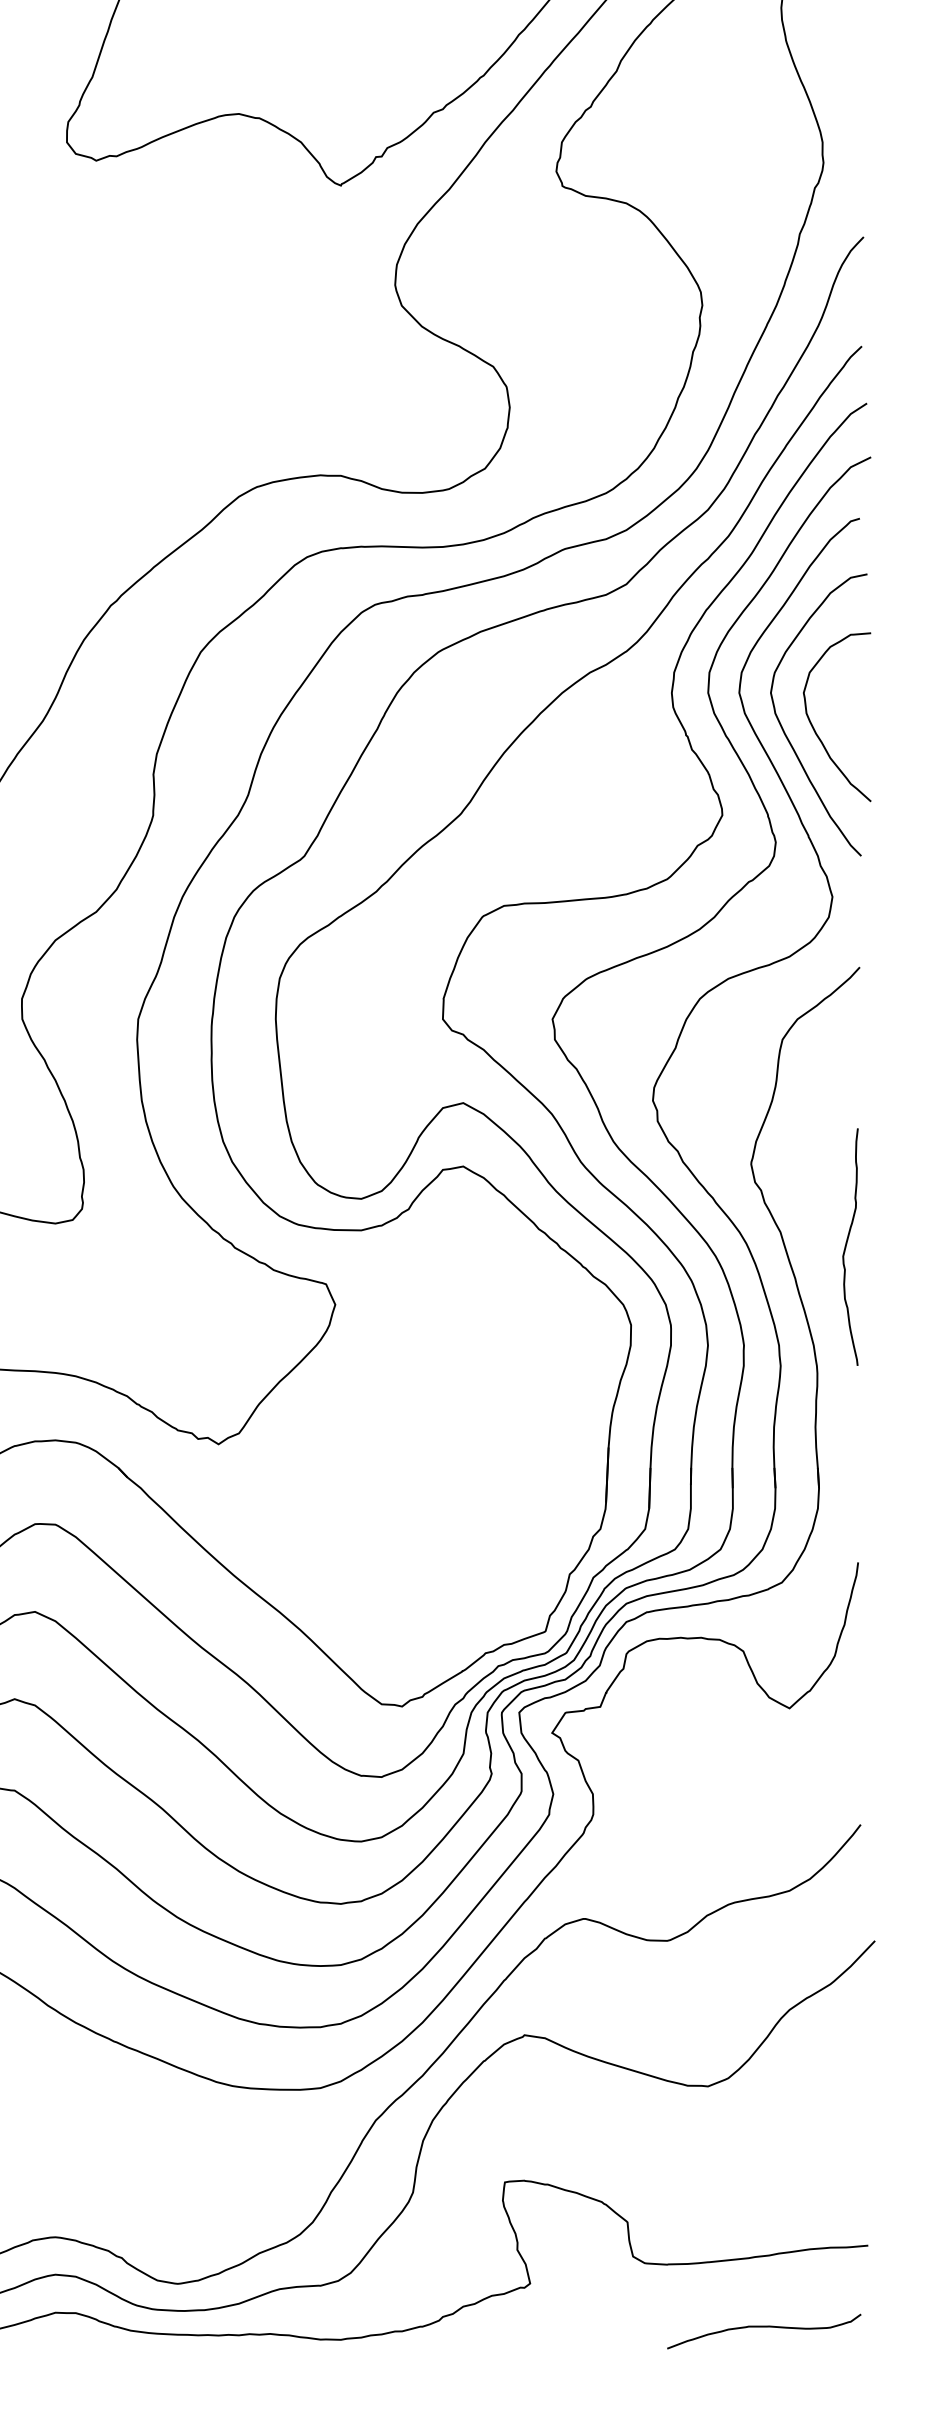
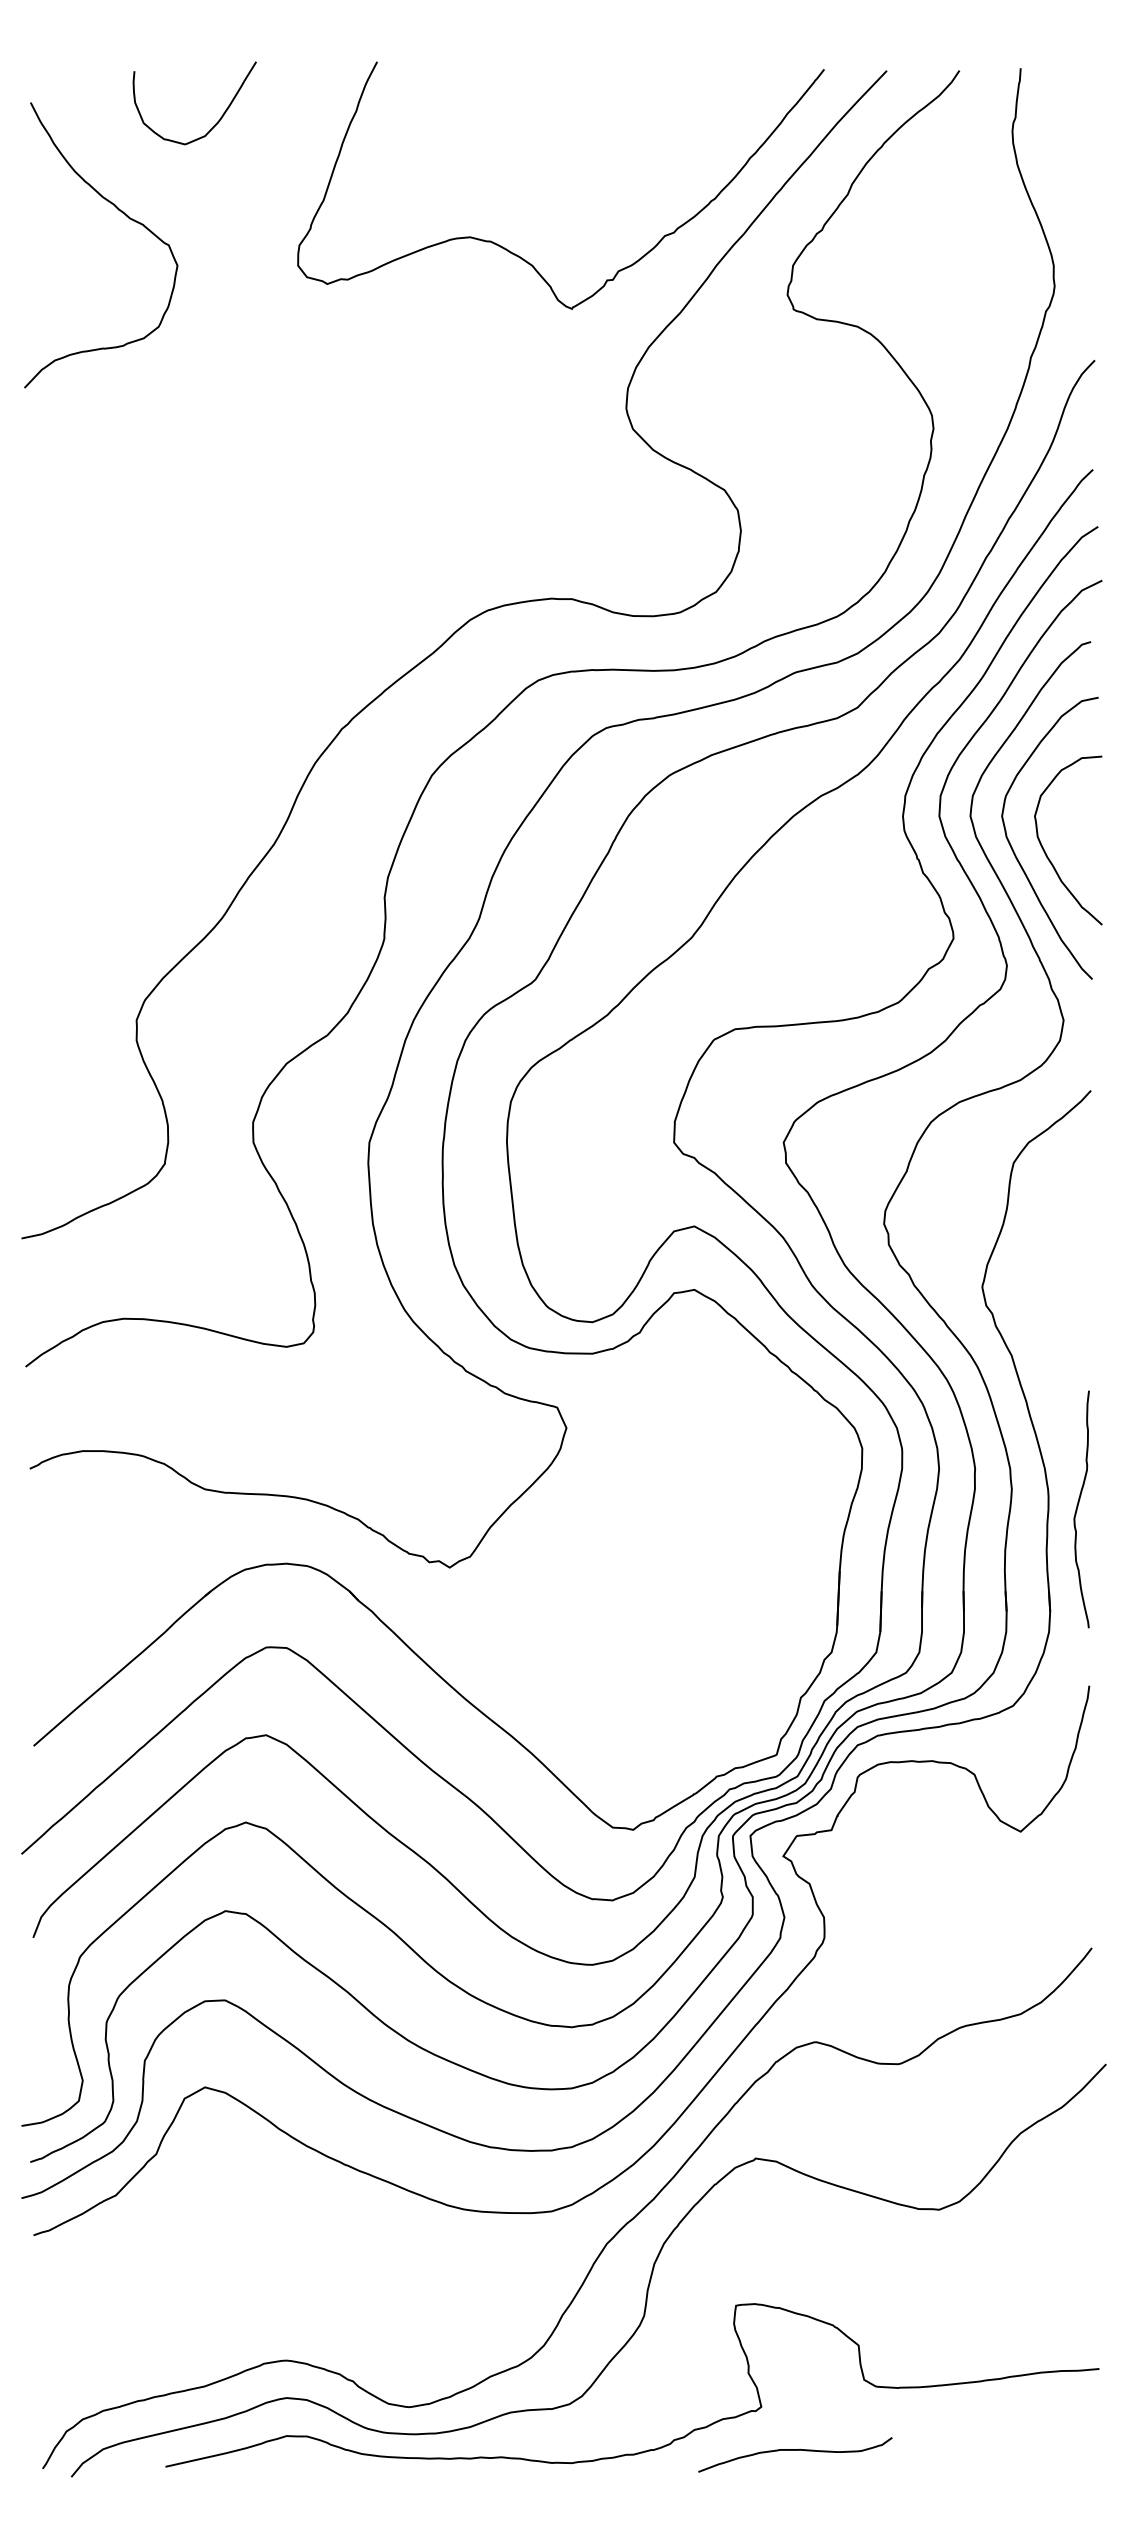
curve: (847, 1245) -> (1078, 1507), moved
curve: (764, 2327) -> (795, 2450), moved

